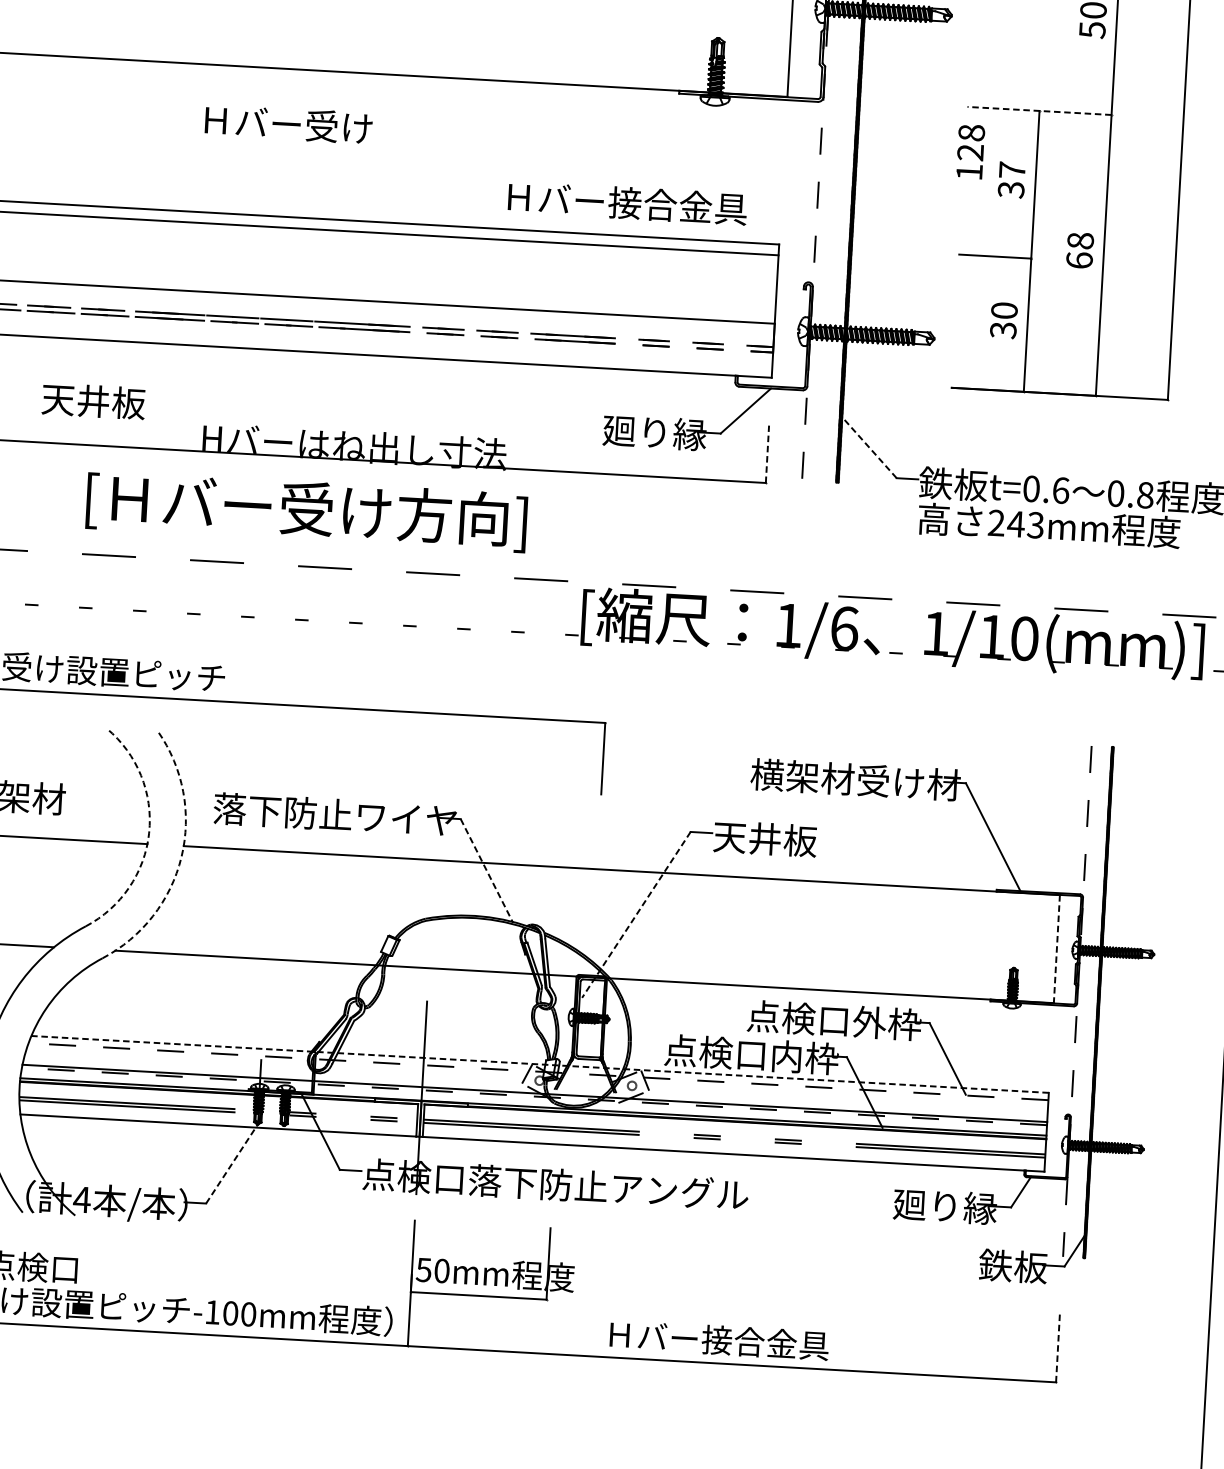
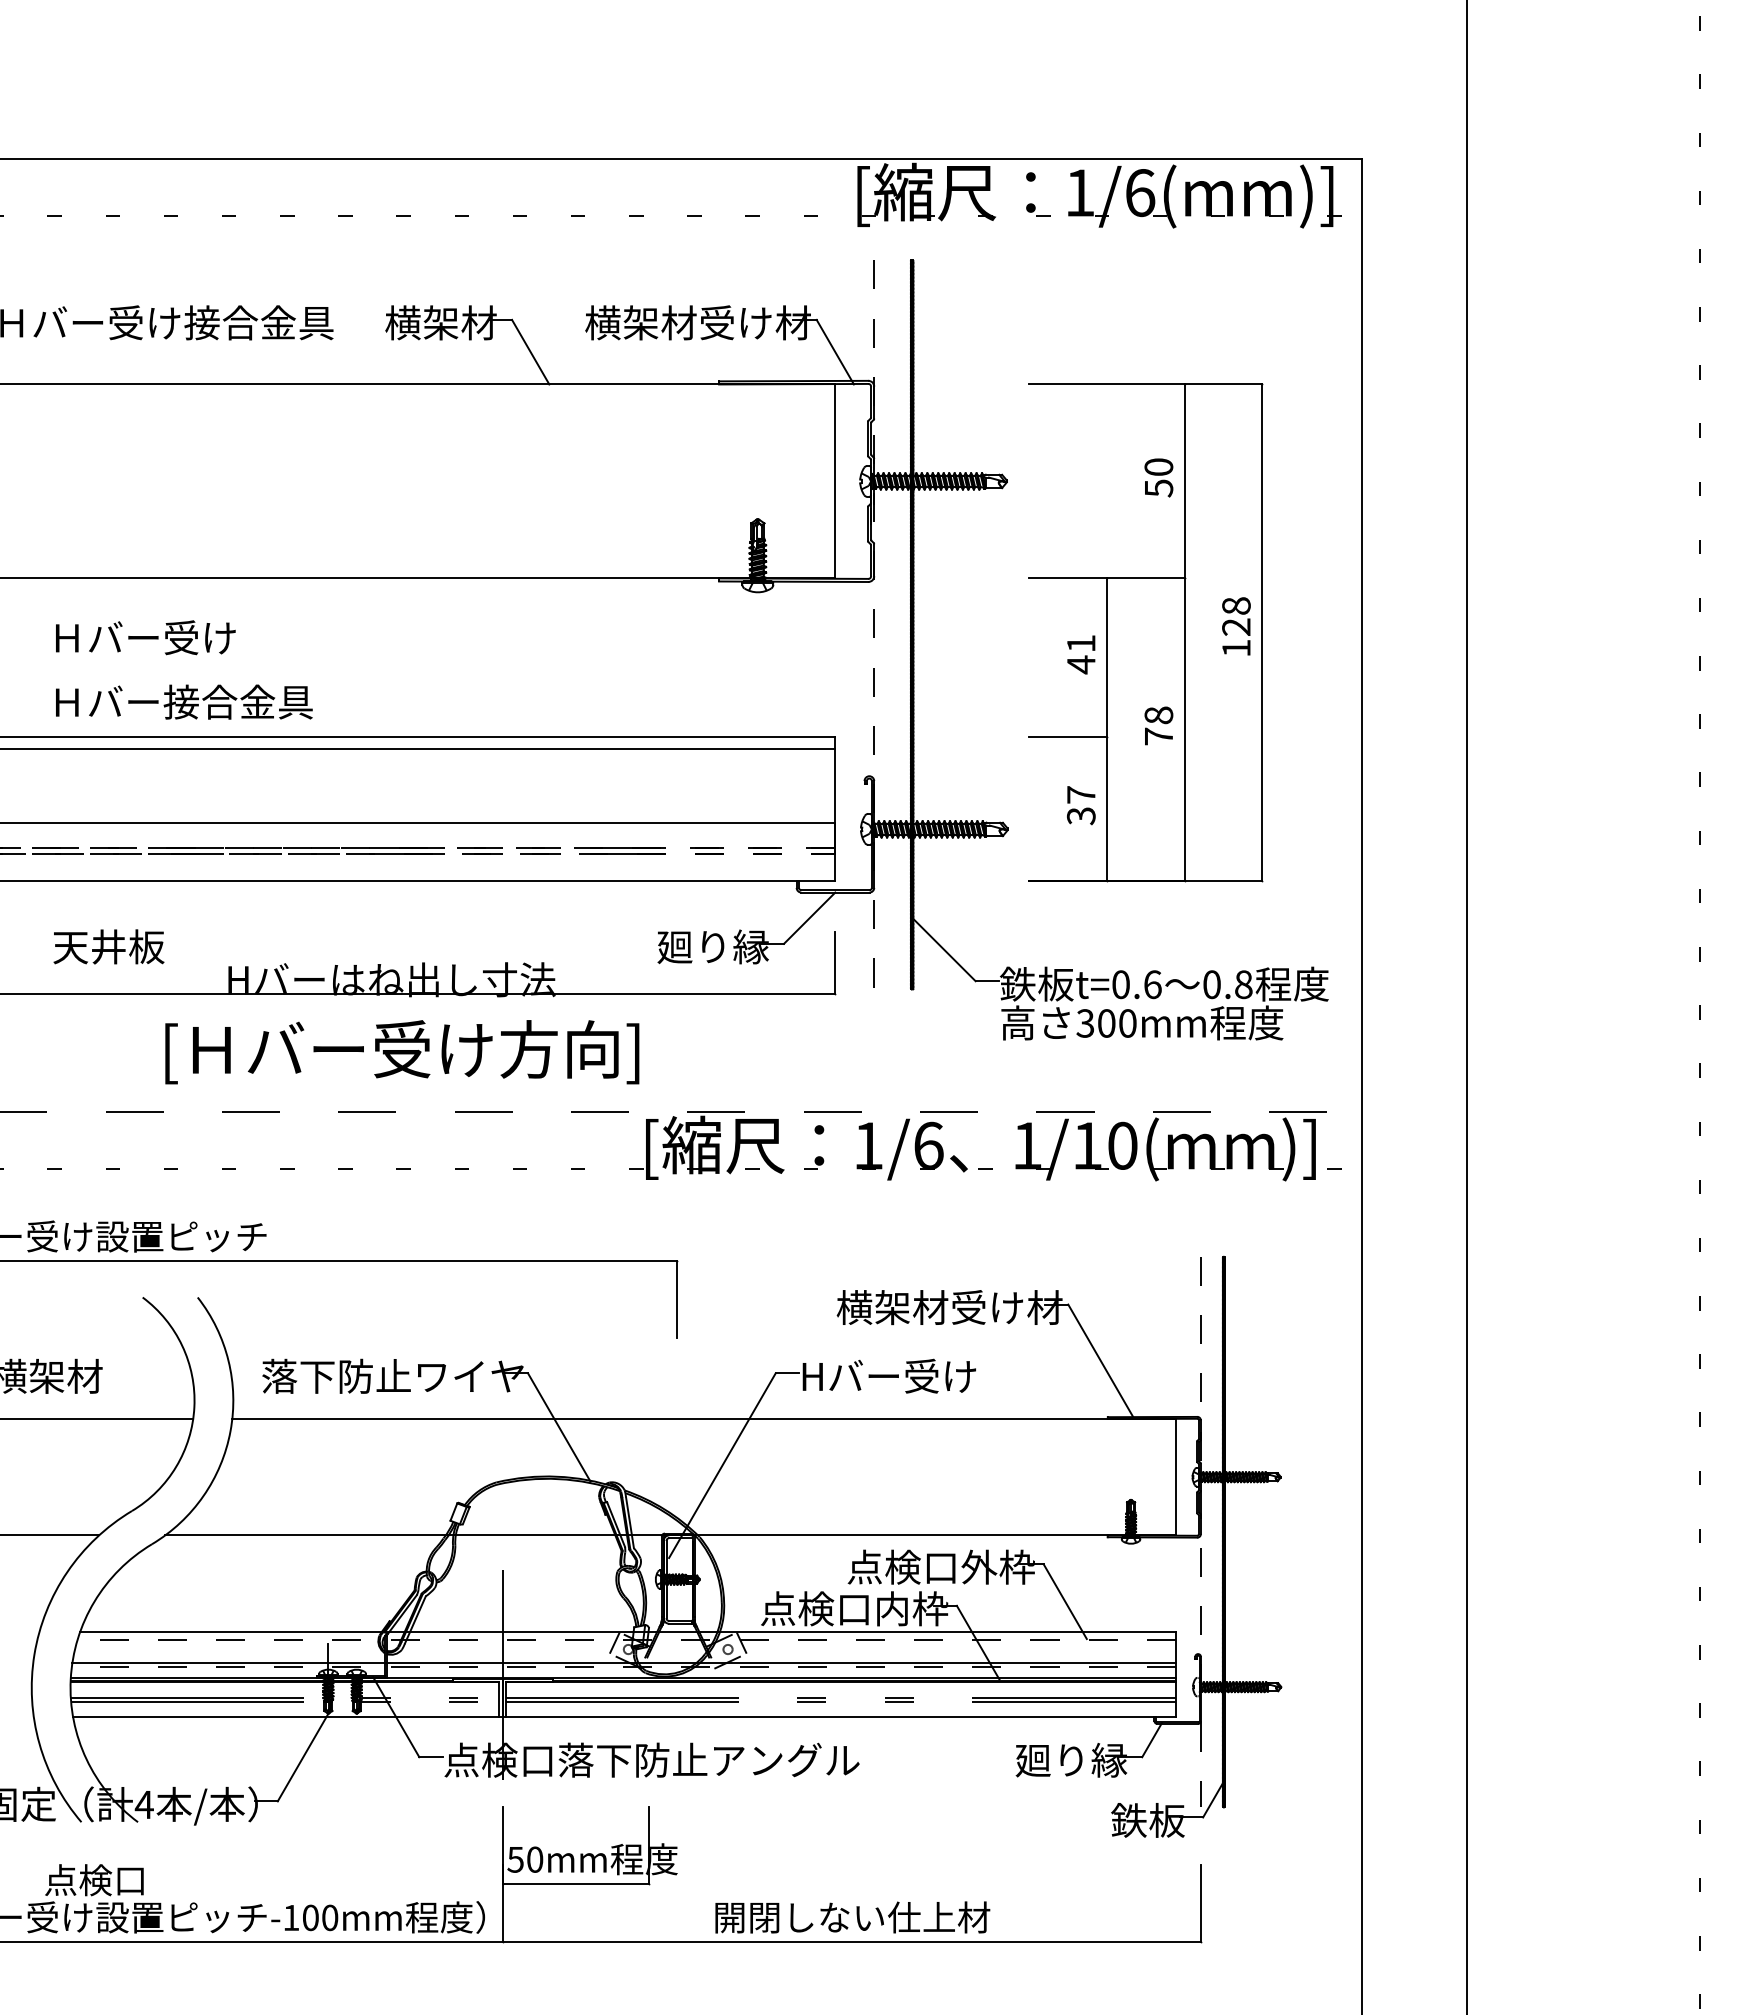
line: (1039, 111) -> (1106, 578), dashed -> solid
text: (288, 124) -> (145, 637), moved
text: (970, 151) -> (1236, 626), moved
text: (1011, 180) -> (1080, 654), 37 -> 41
text: (627, 202) -> (184, 701), moved
text: (1079, 260) -> (1158, 736), 68 -> 78
text: (1003, 310) -> (1080, 794), 30 -> 37
line: (869, 447) -> (944, 949), dashed -> solid
line: (767, 454) -> (835, 963), dashed -> solid
text: (306, 511) -> (402, 1052), moved
text: (1016, 524) -> (1106, 1023), 243mm -> 300mm
arc: (149, 833) -> (194, 1407), dashed -> solid
text: (795, 839) -> (888, 1375), 天井板 -> Hバー受け
arc: (181, 857) -> (230, 1431), dashed -> solid
line: (487, 870) -> (559, 1427), dashed -> solid
line: (636, 914) -> (722, 1465), dashed -> solid
line: (1056, 949) -> (1175, 1477), dashed -> solid
line: (540, 1064) -> (628, 1632), dashed -> solid
line: (233, 1162) -> (304, 1755), dashed -> solid
text: (733, 1341) -> (852, 1917), Ｈバー接合金具 -> 開閉しない仕上材
line: (1058, 1346) -> (1201, 1903), dashed -> solid

